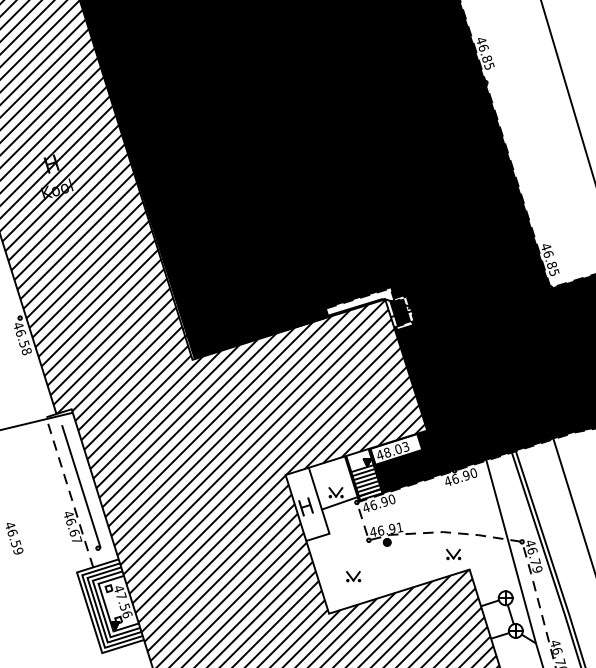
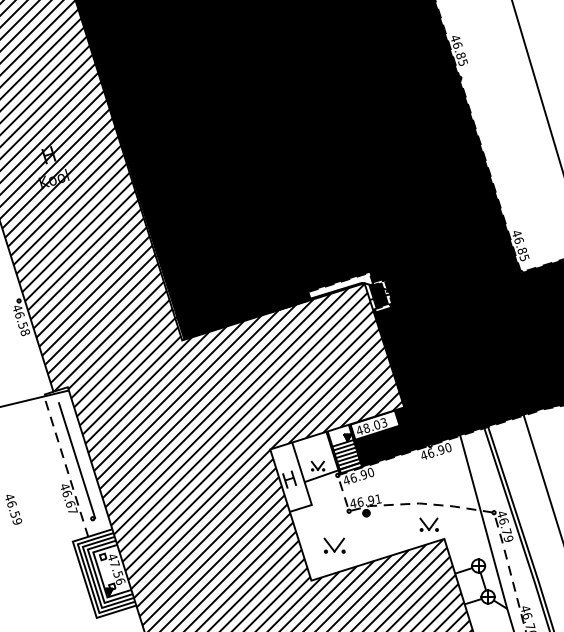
part: (453, 554) -> (429, 524), size x1.4
part: (353, 576) -> (334, 545), size x1.6

